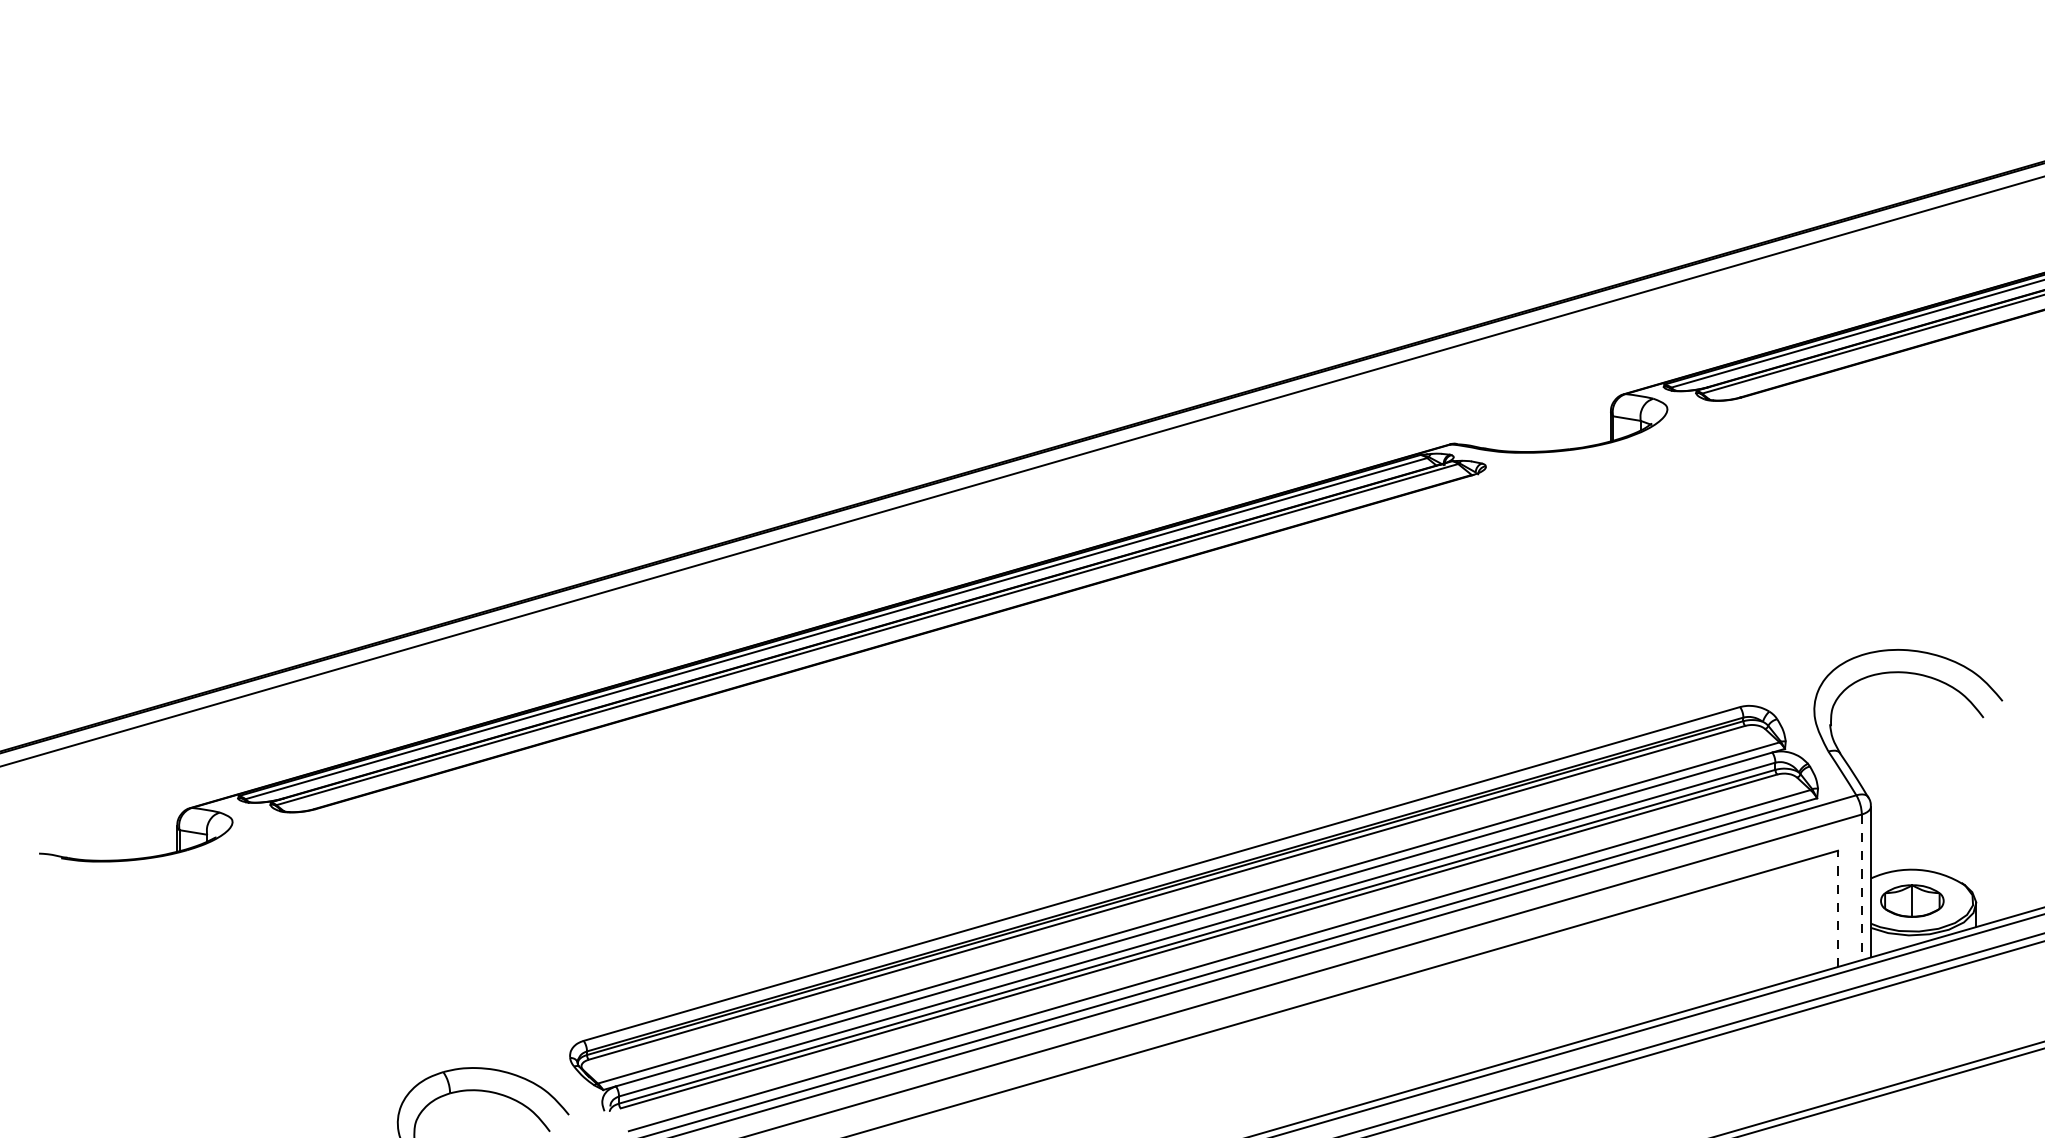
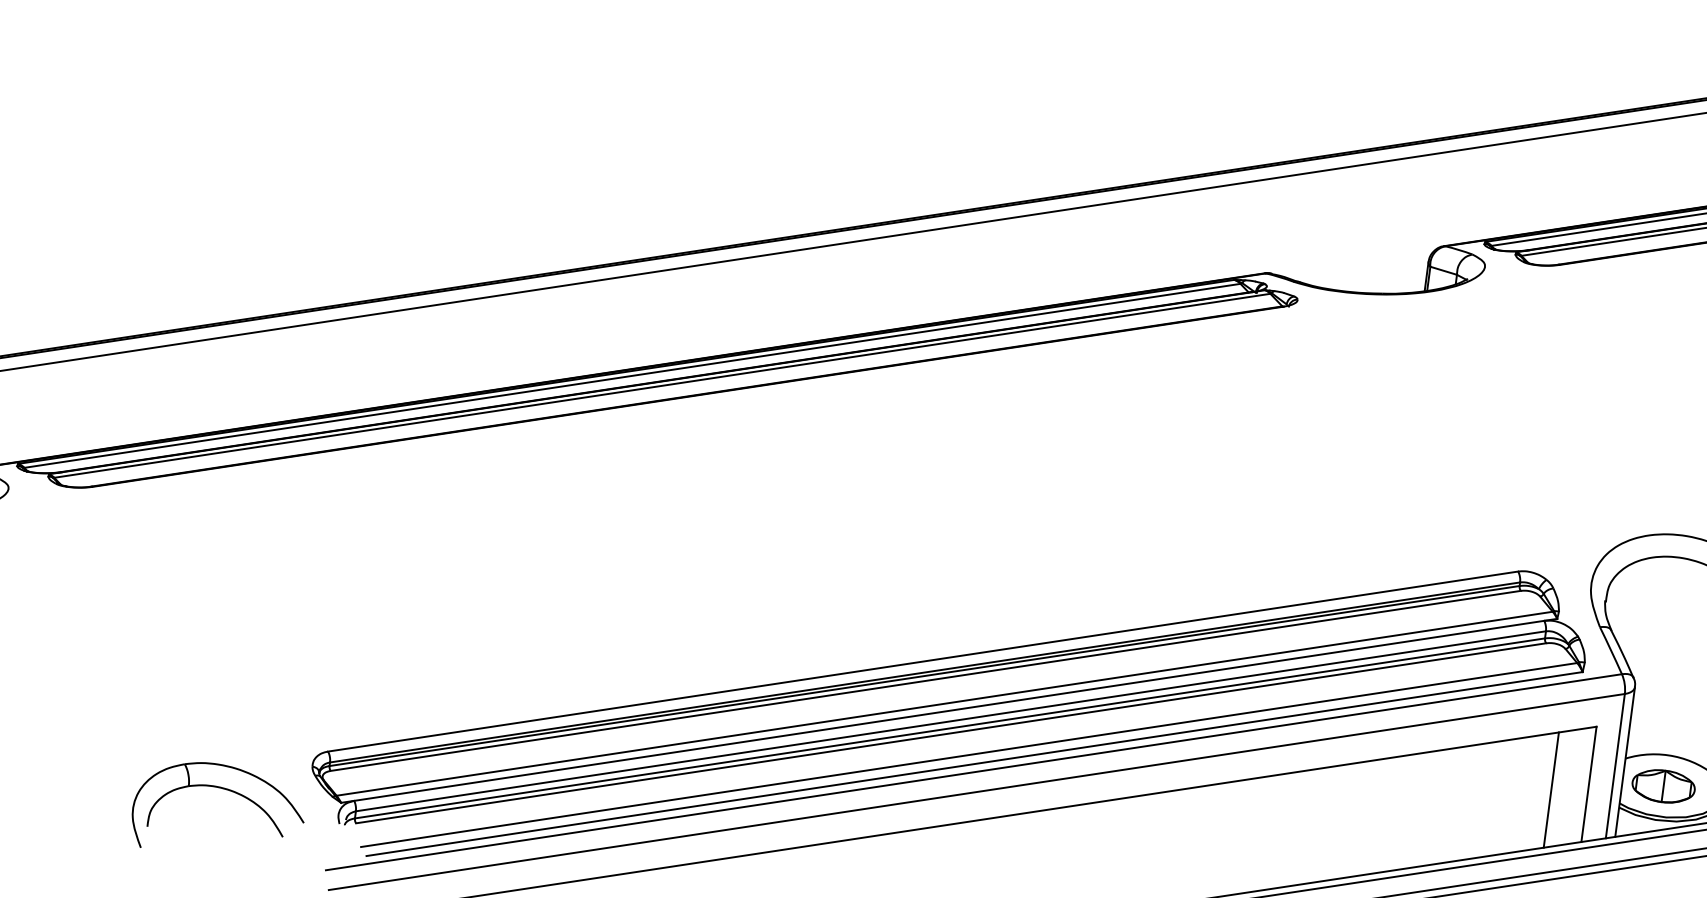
line: (1861, 887) -> (1615, 766), dashed -> solid
line: (1838, 908) -> (1589, 784), dashed -> solid
line: (1801, 919) -> (1551, 790), added

